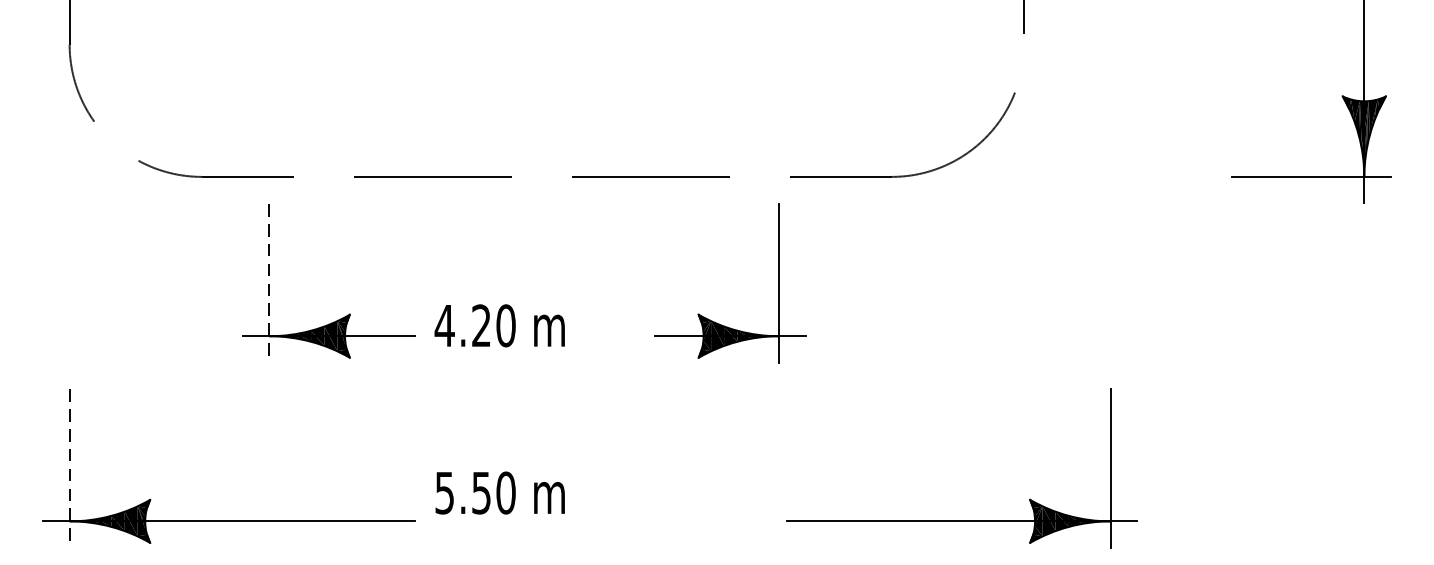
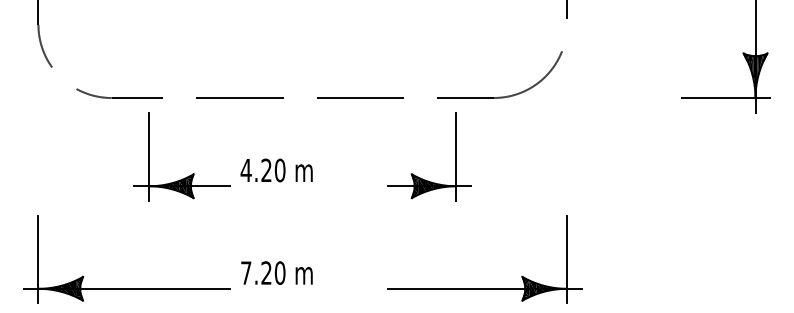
line: (270, 284) -> (149, 157), dashed -> solid
part: (710, 318) -> (418, 176), moved
text: (499, 325) -> (276, 170), moved
line: (69, 468) -> (38, 259), dashed -> solid
text: (463, 491) -> (256, 272), 5.50 -> 7.20
part: (961, 520) -> (484, 288), moved

